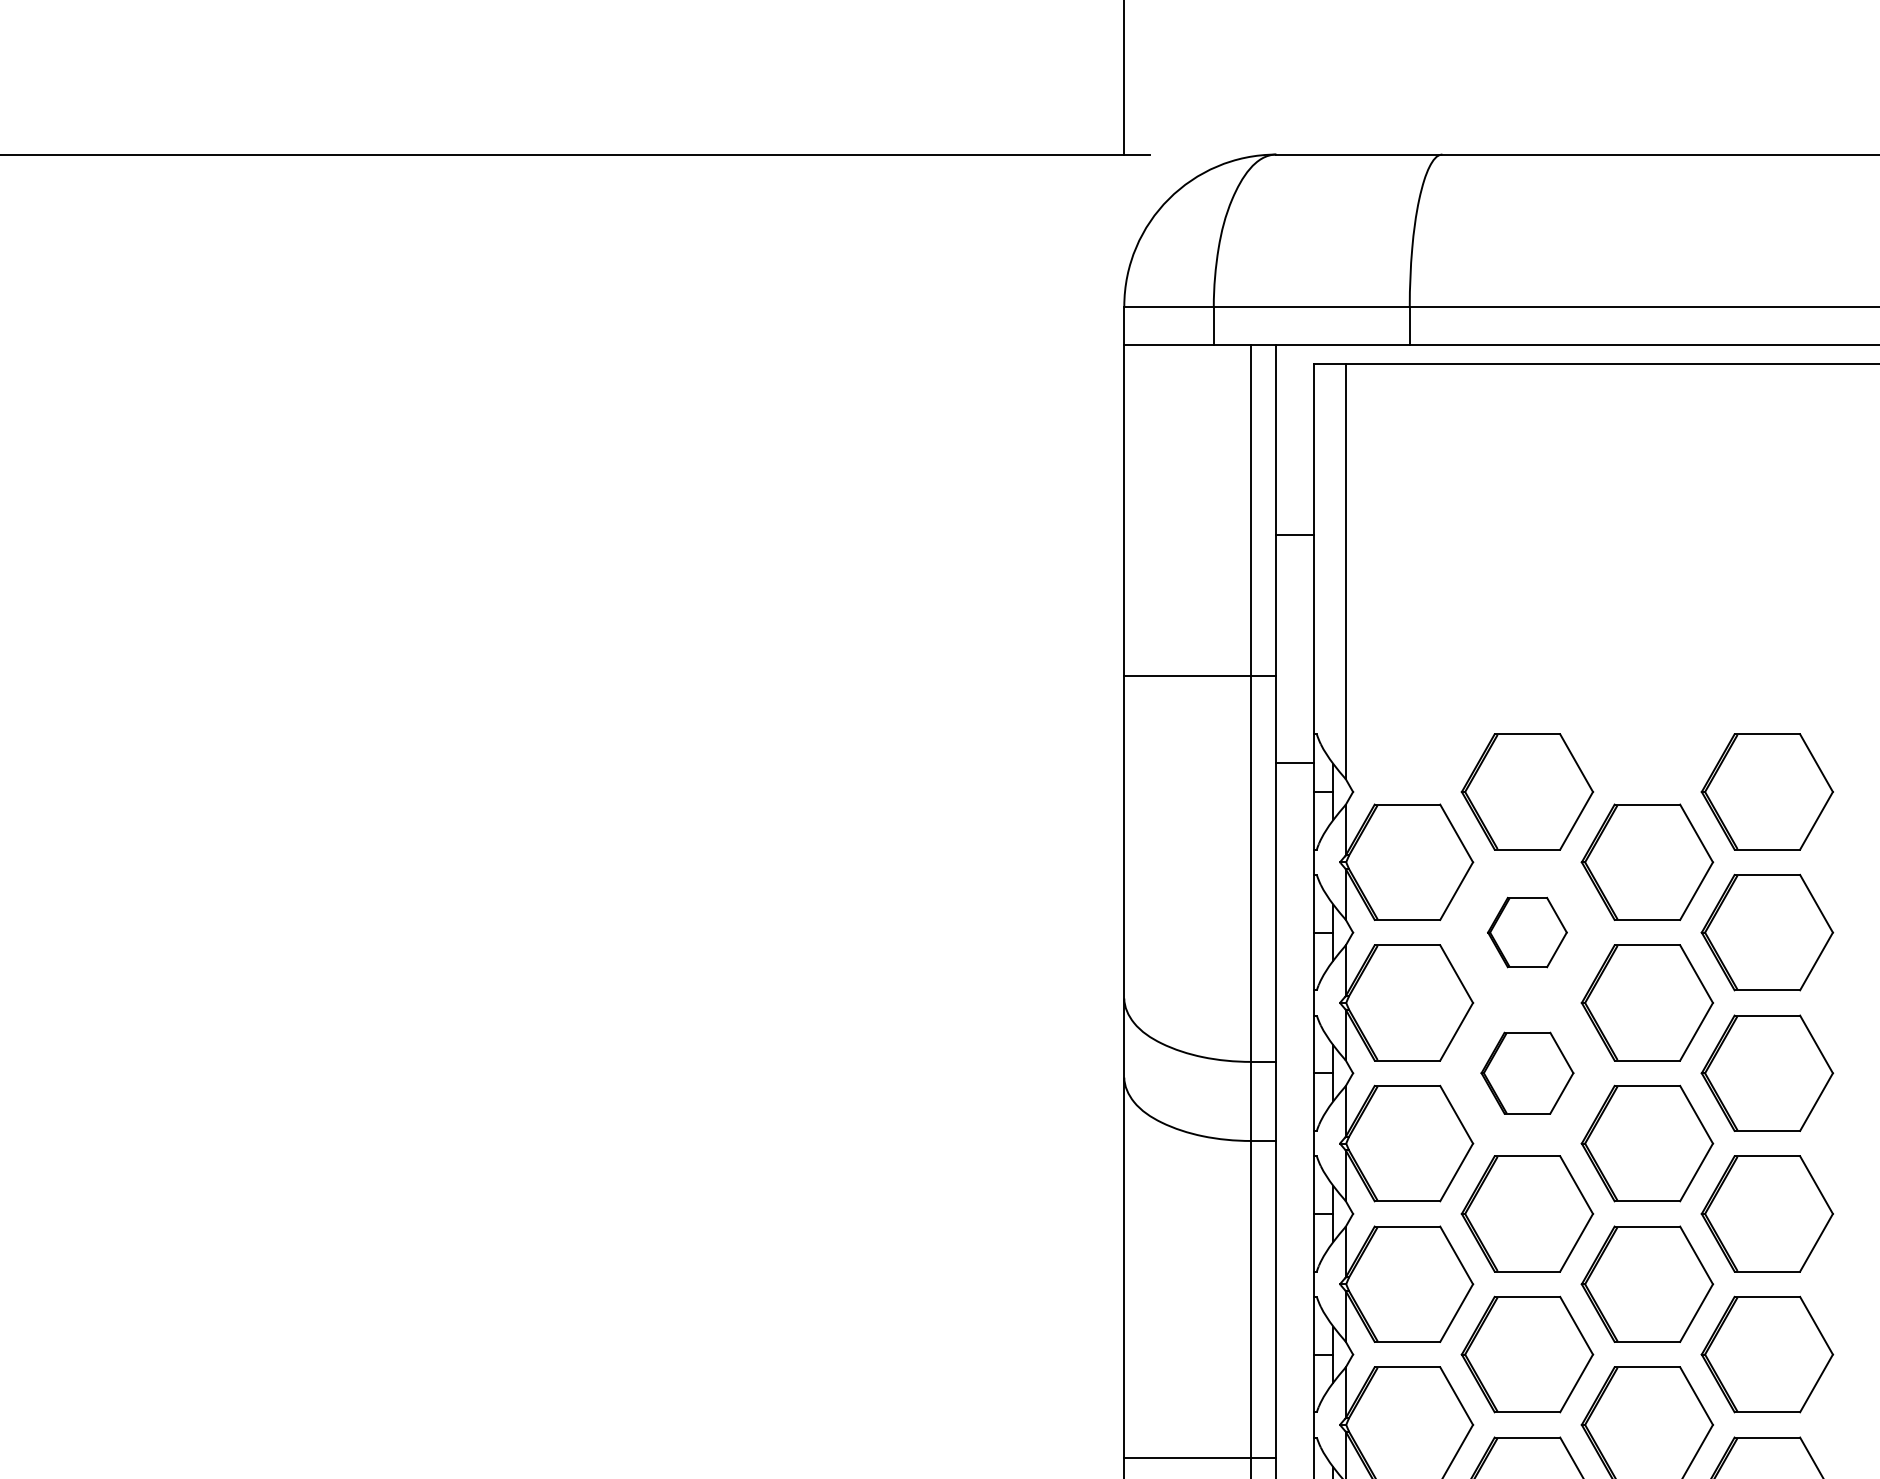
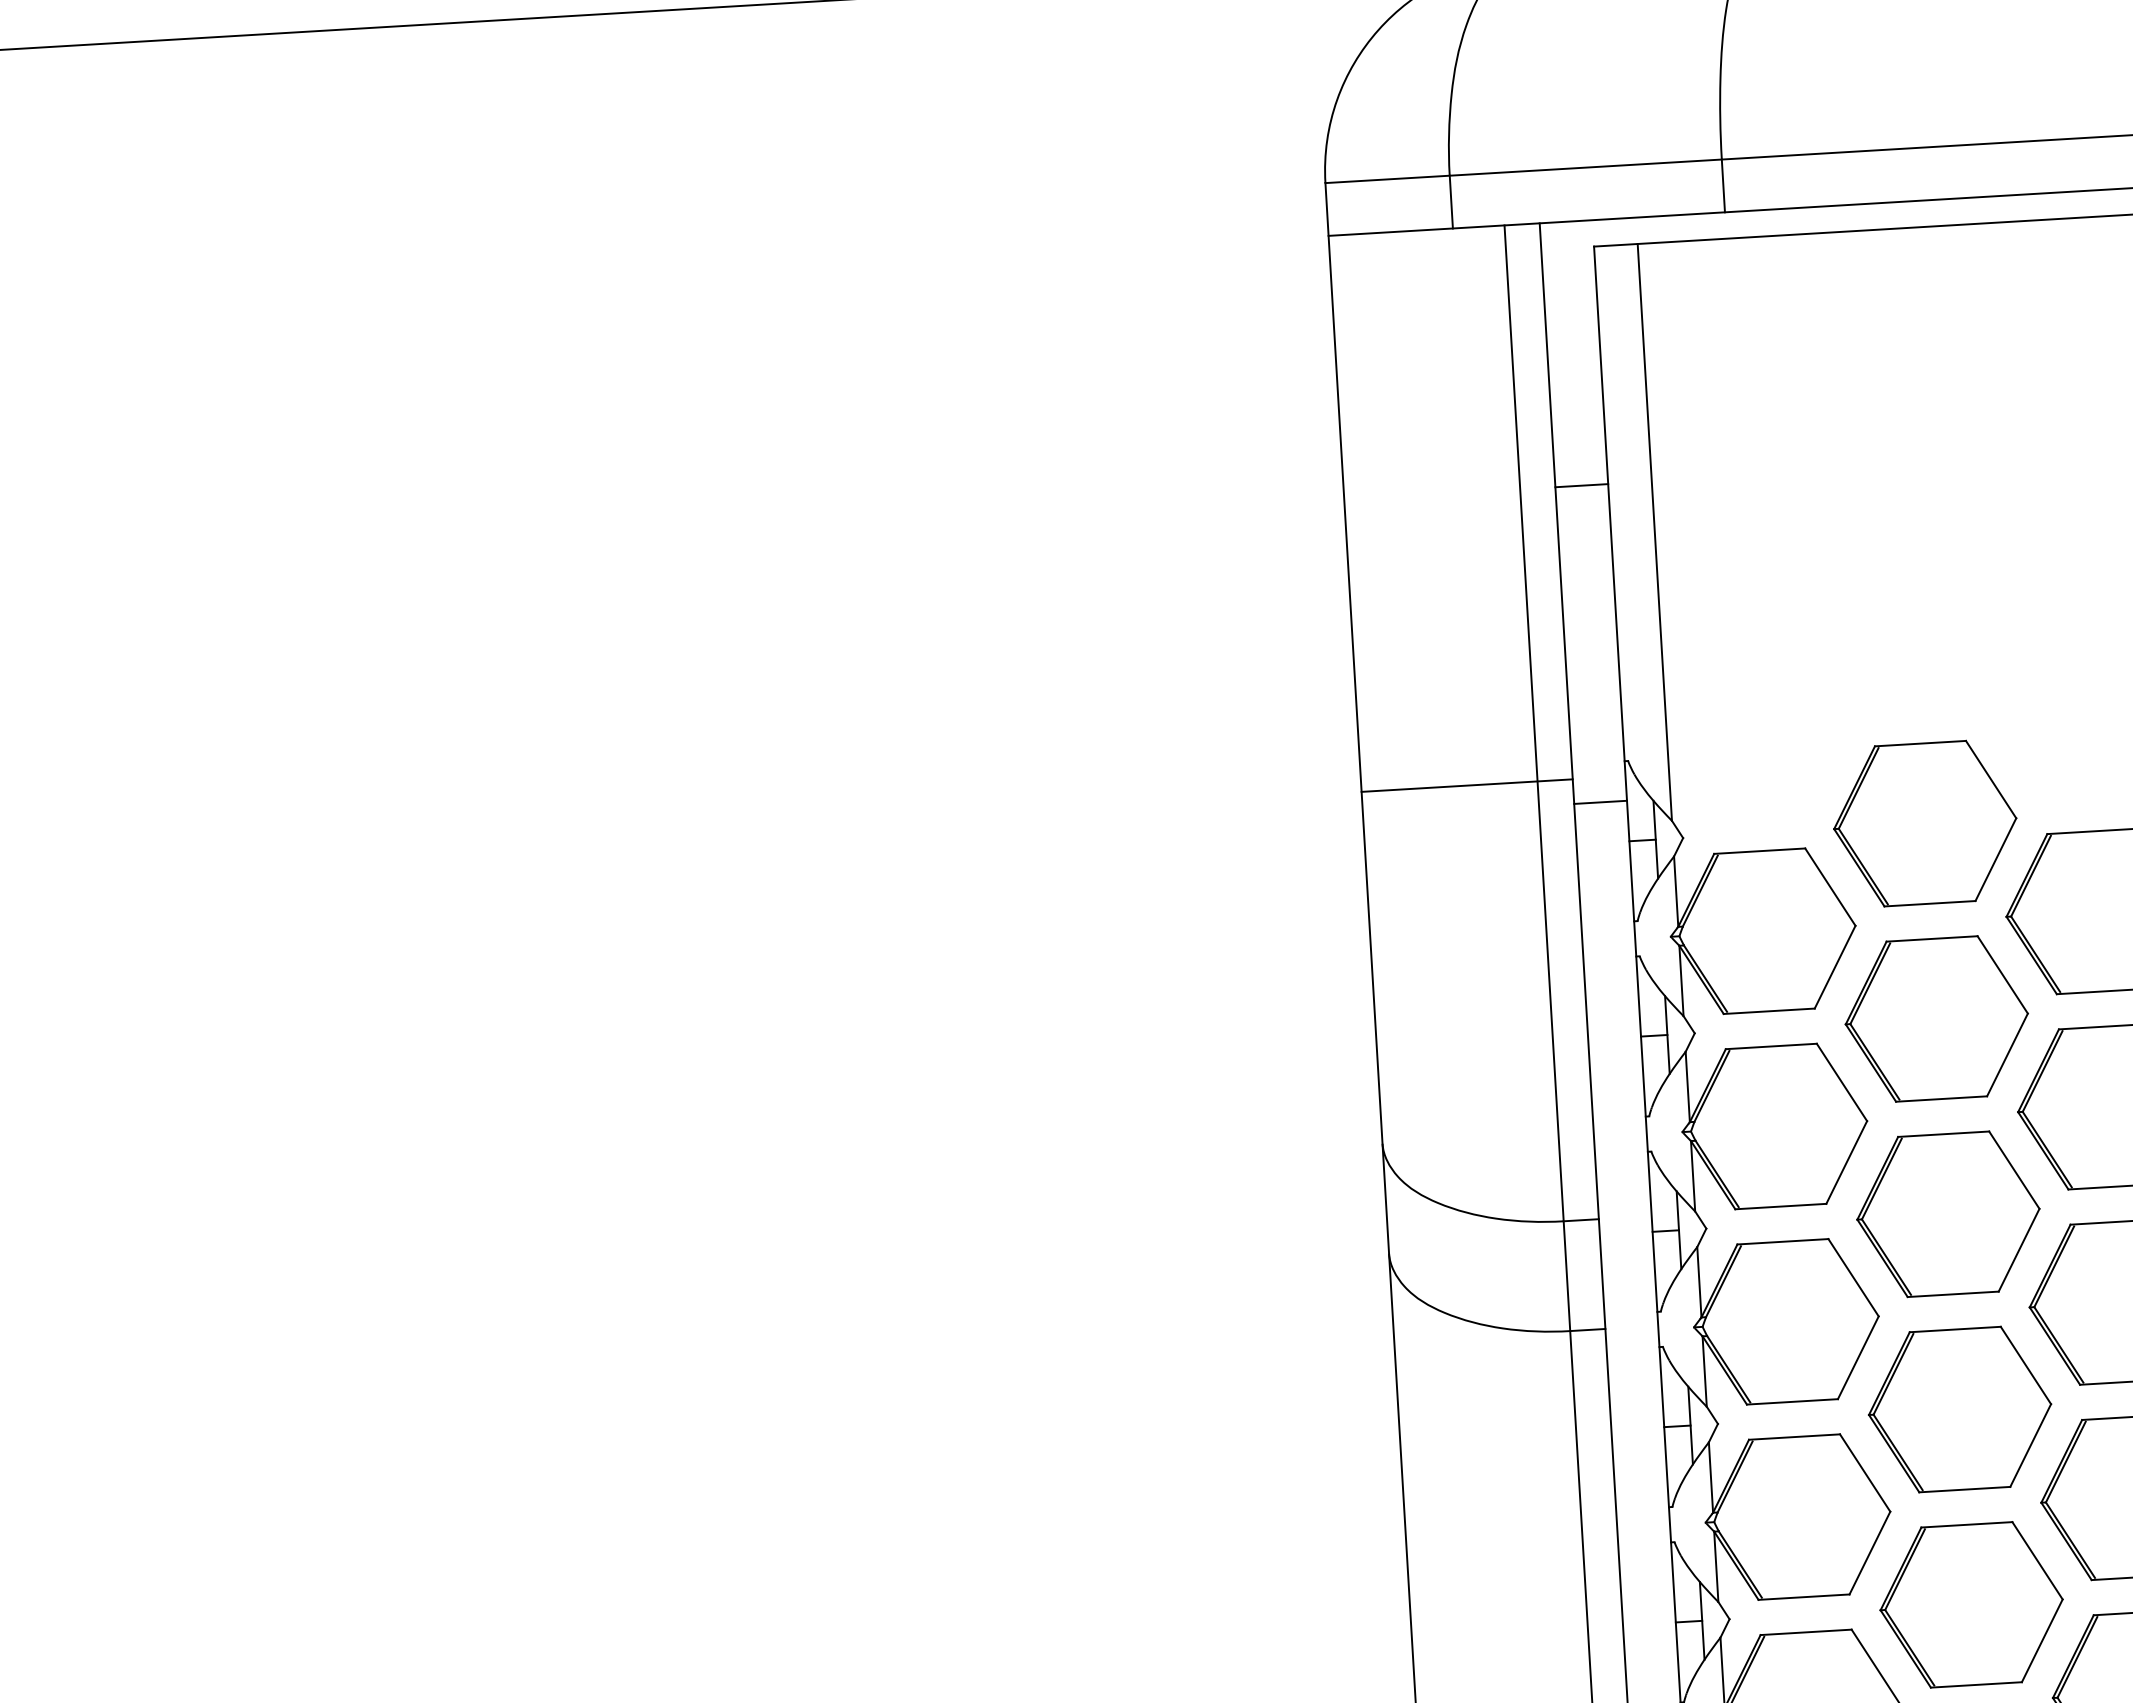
line: (1200, 676) -> (1467, 786), moved
part: (1527, 932) -> (1936, 1018), size x1.67
part: (1527, 1072) -> (1948, 1213), size x1.43

